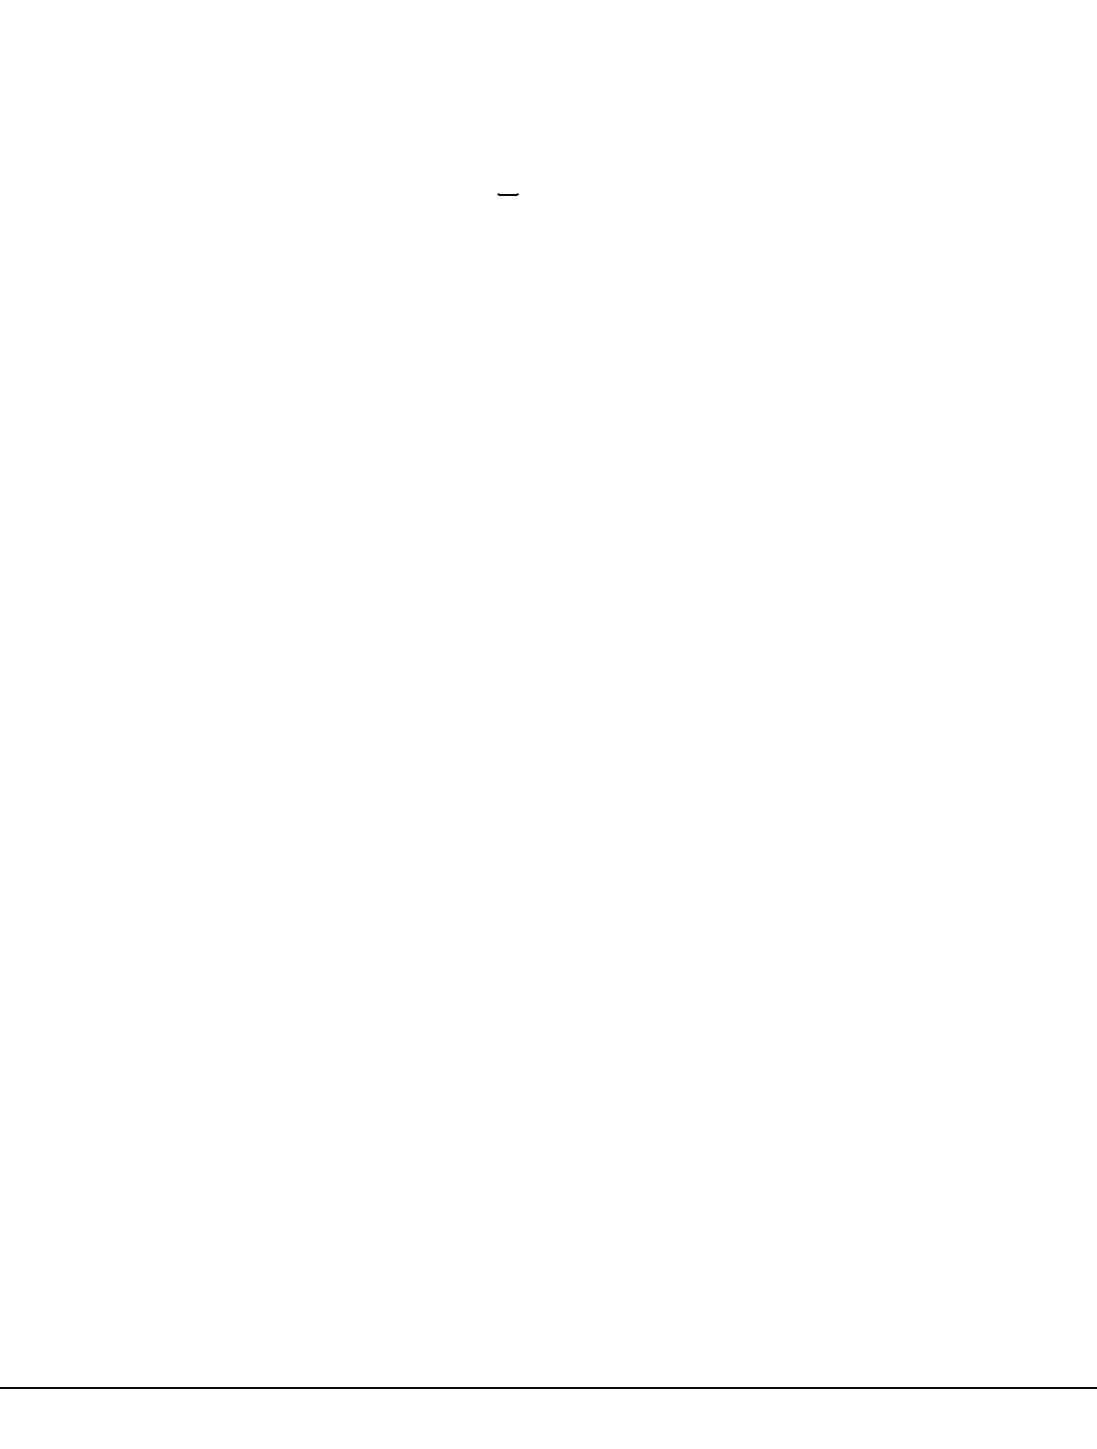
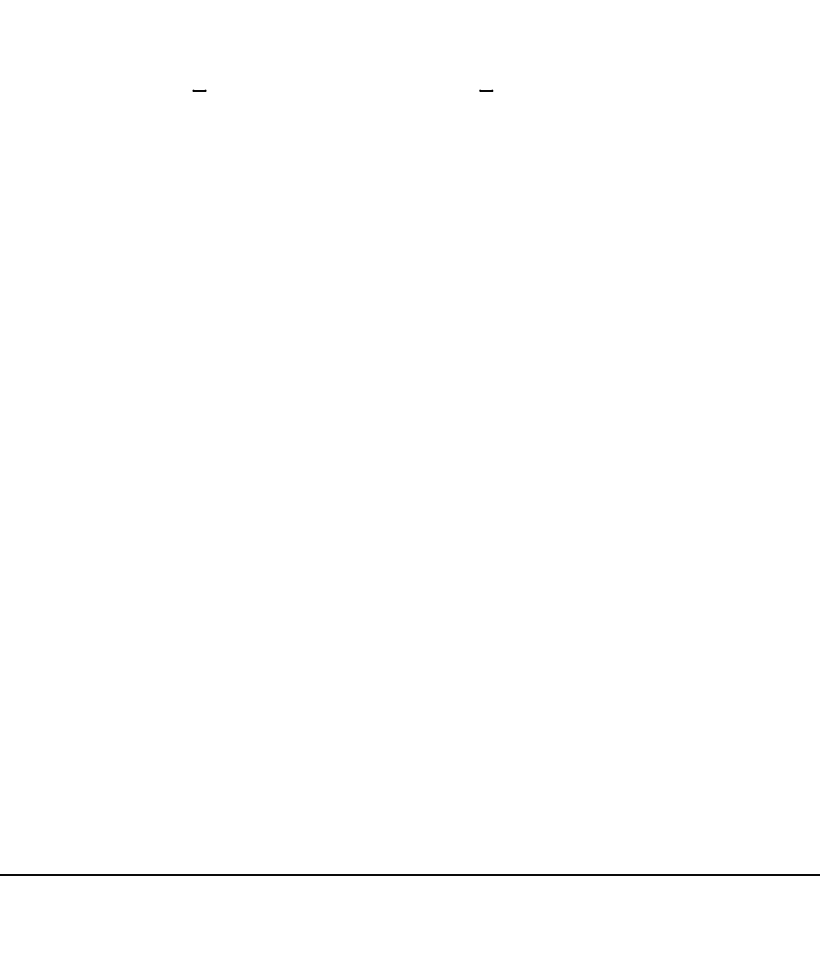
line: (71, 194) -> (199, 90), added

